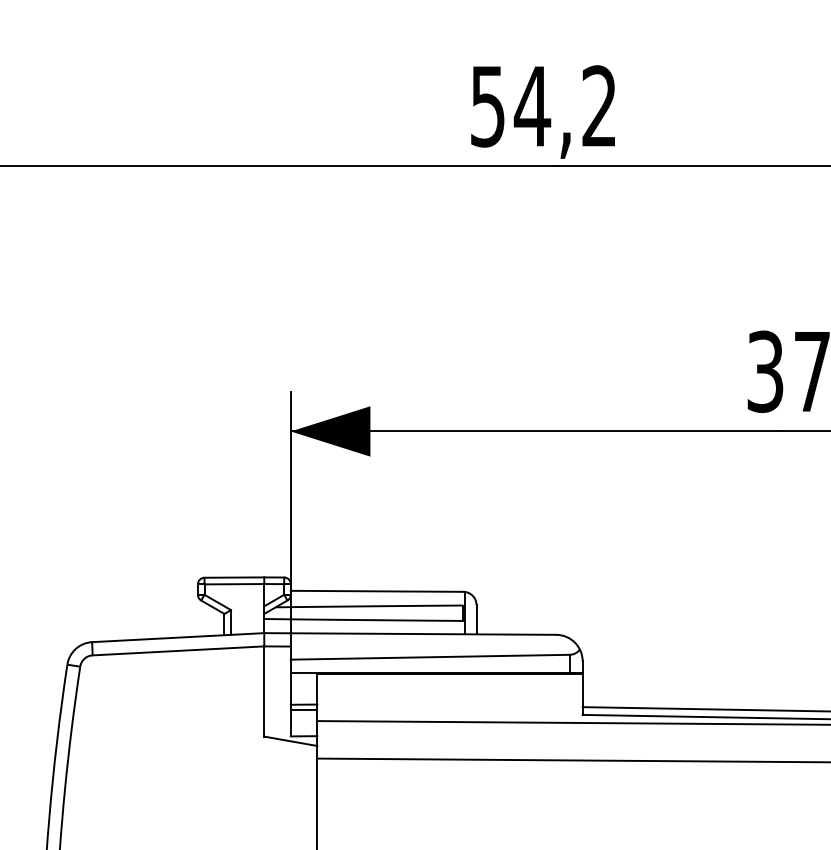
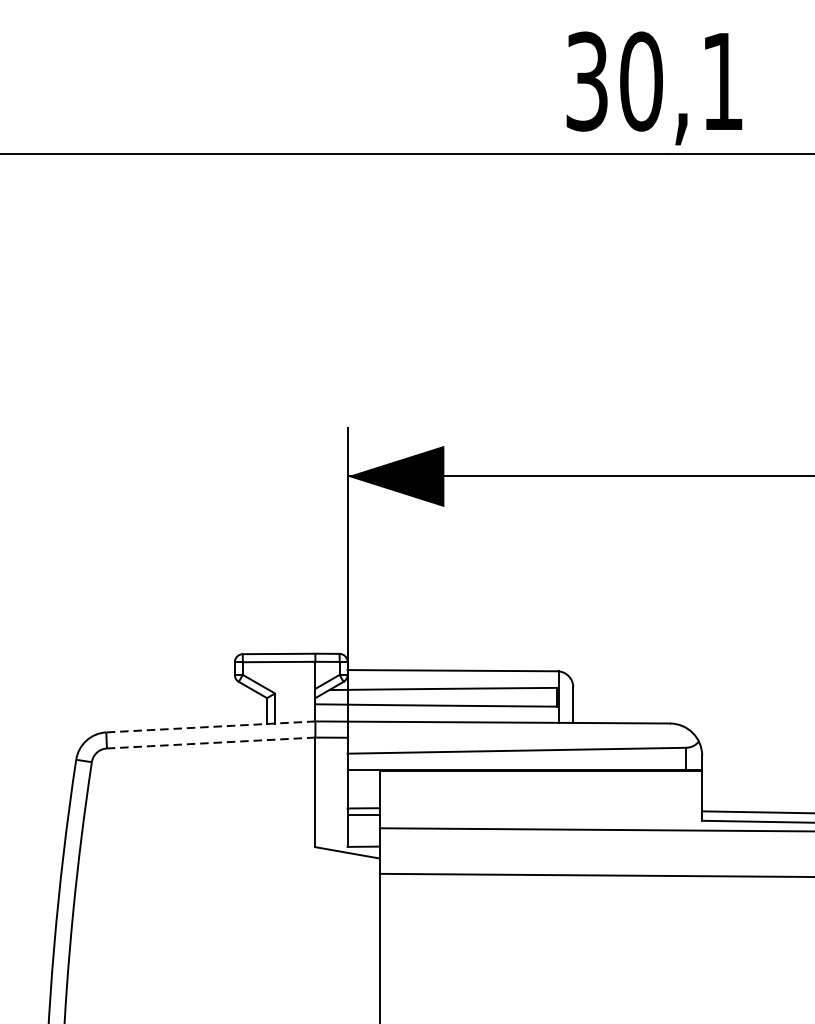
text: (543, 106) -> (654, 81), 54,2 -> 30,1
line: (177, 637) -> (209, 726), solid -> dashed
line: (178, 650) -> (211, 742), solid -> dashed

